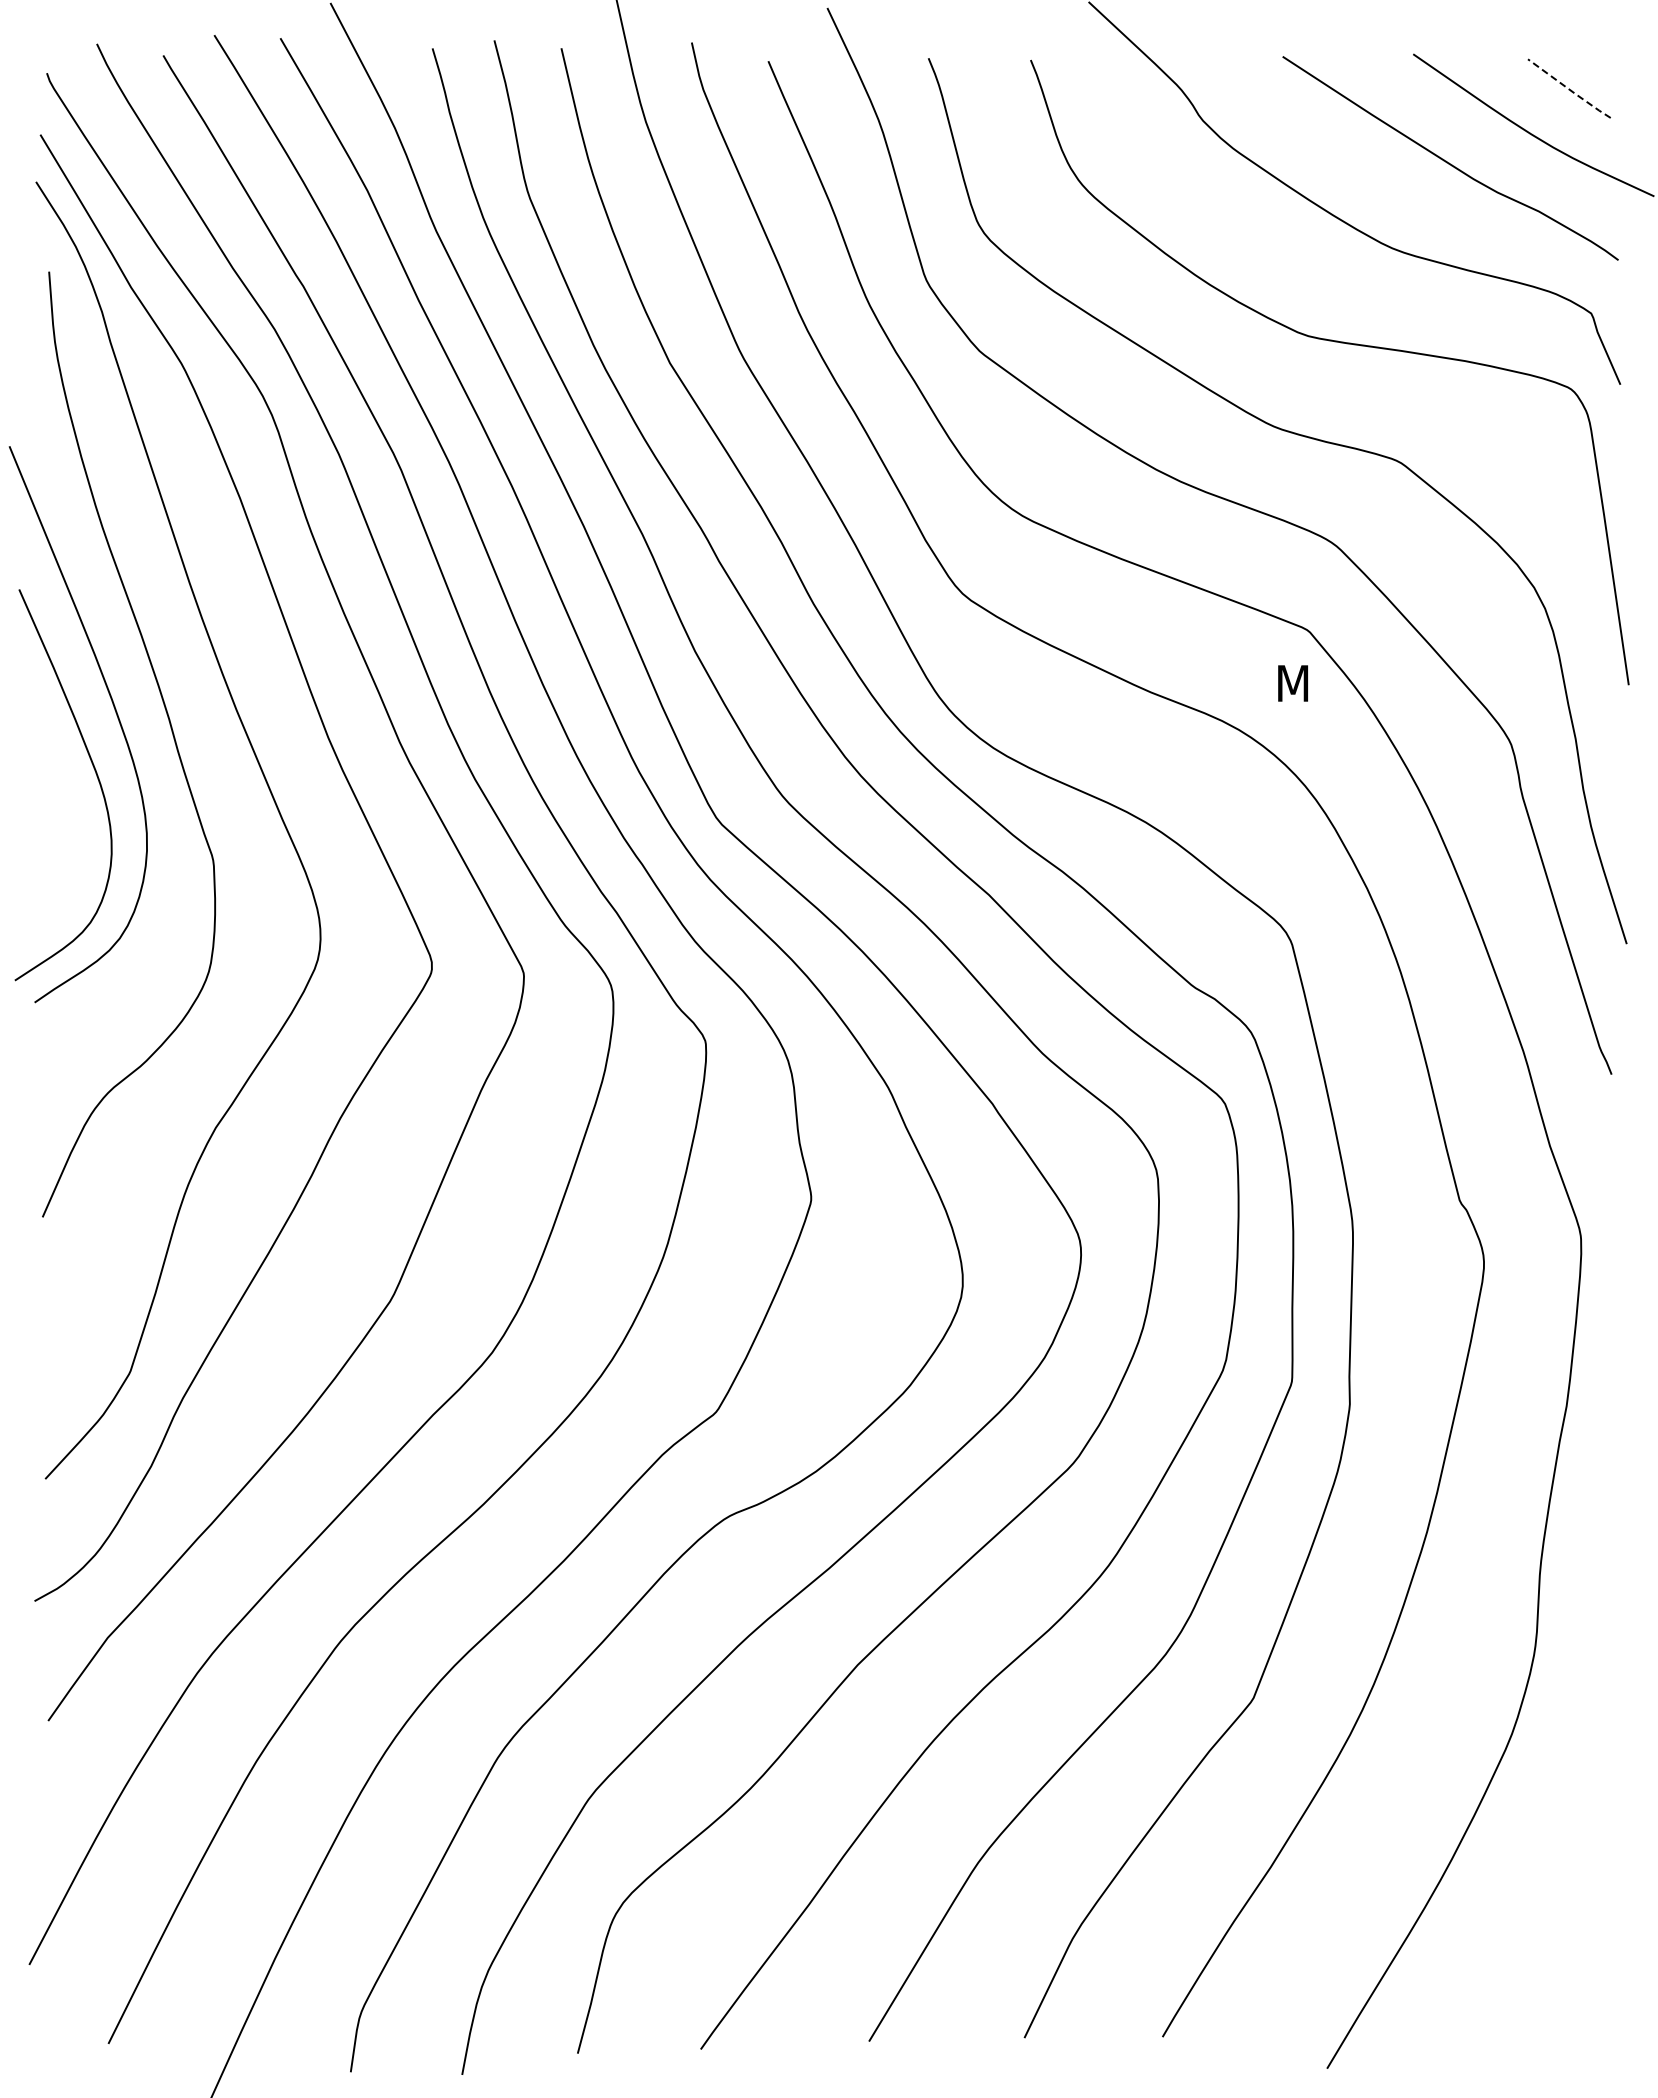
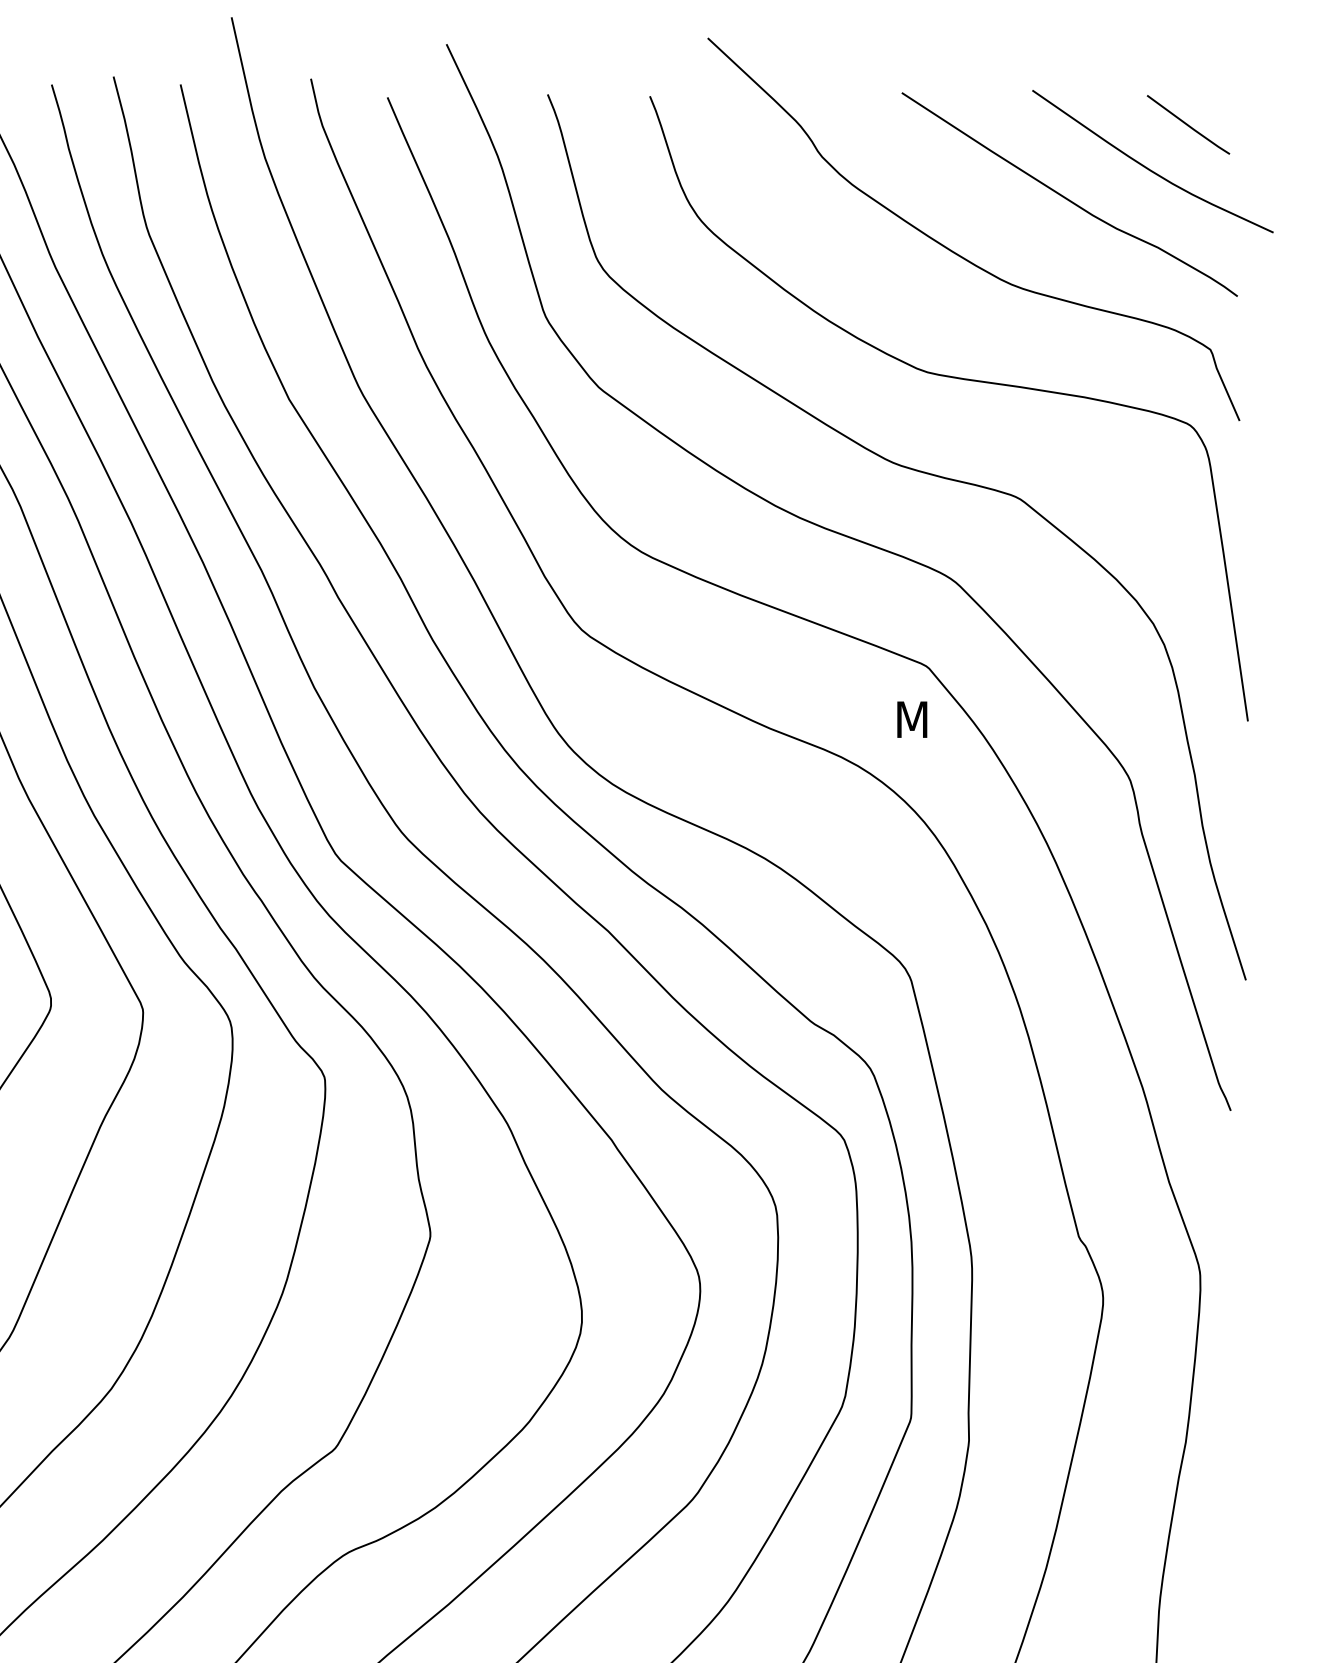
line: (1569, 89) -> (1188, 125), dashed -> solid

